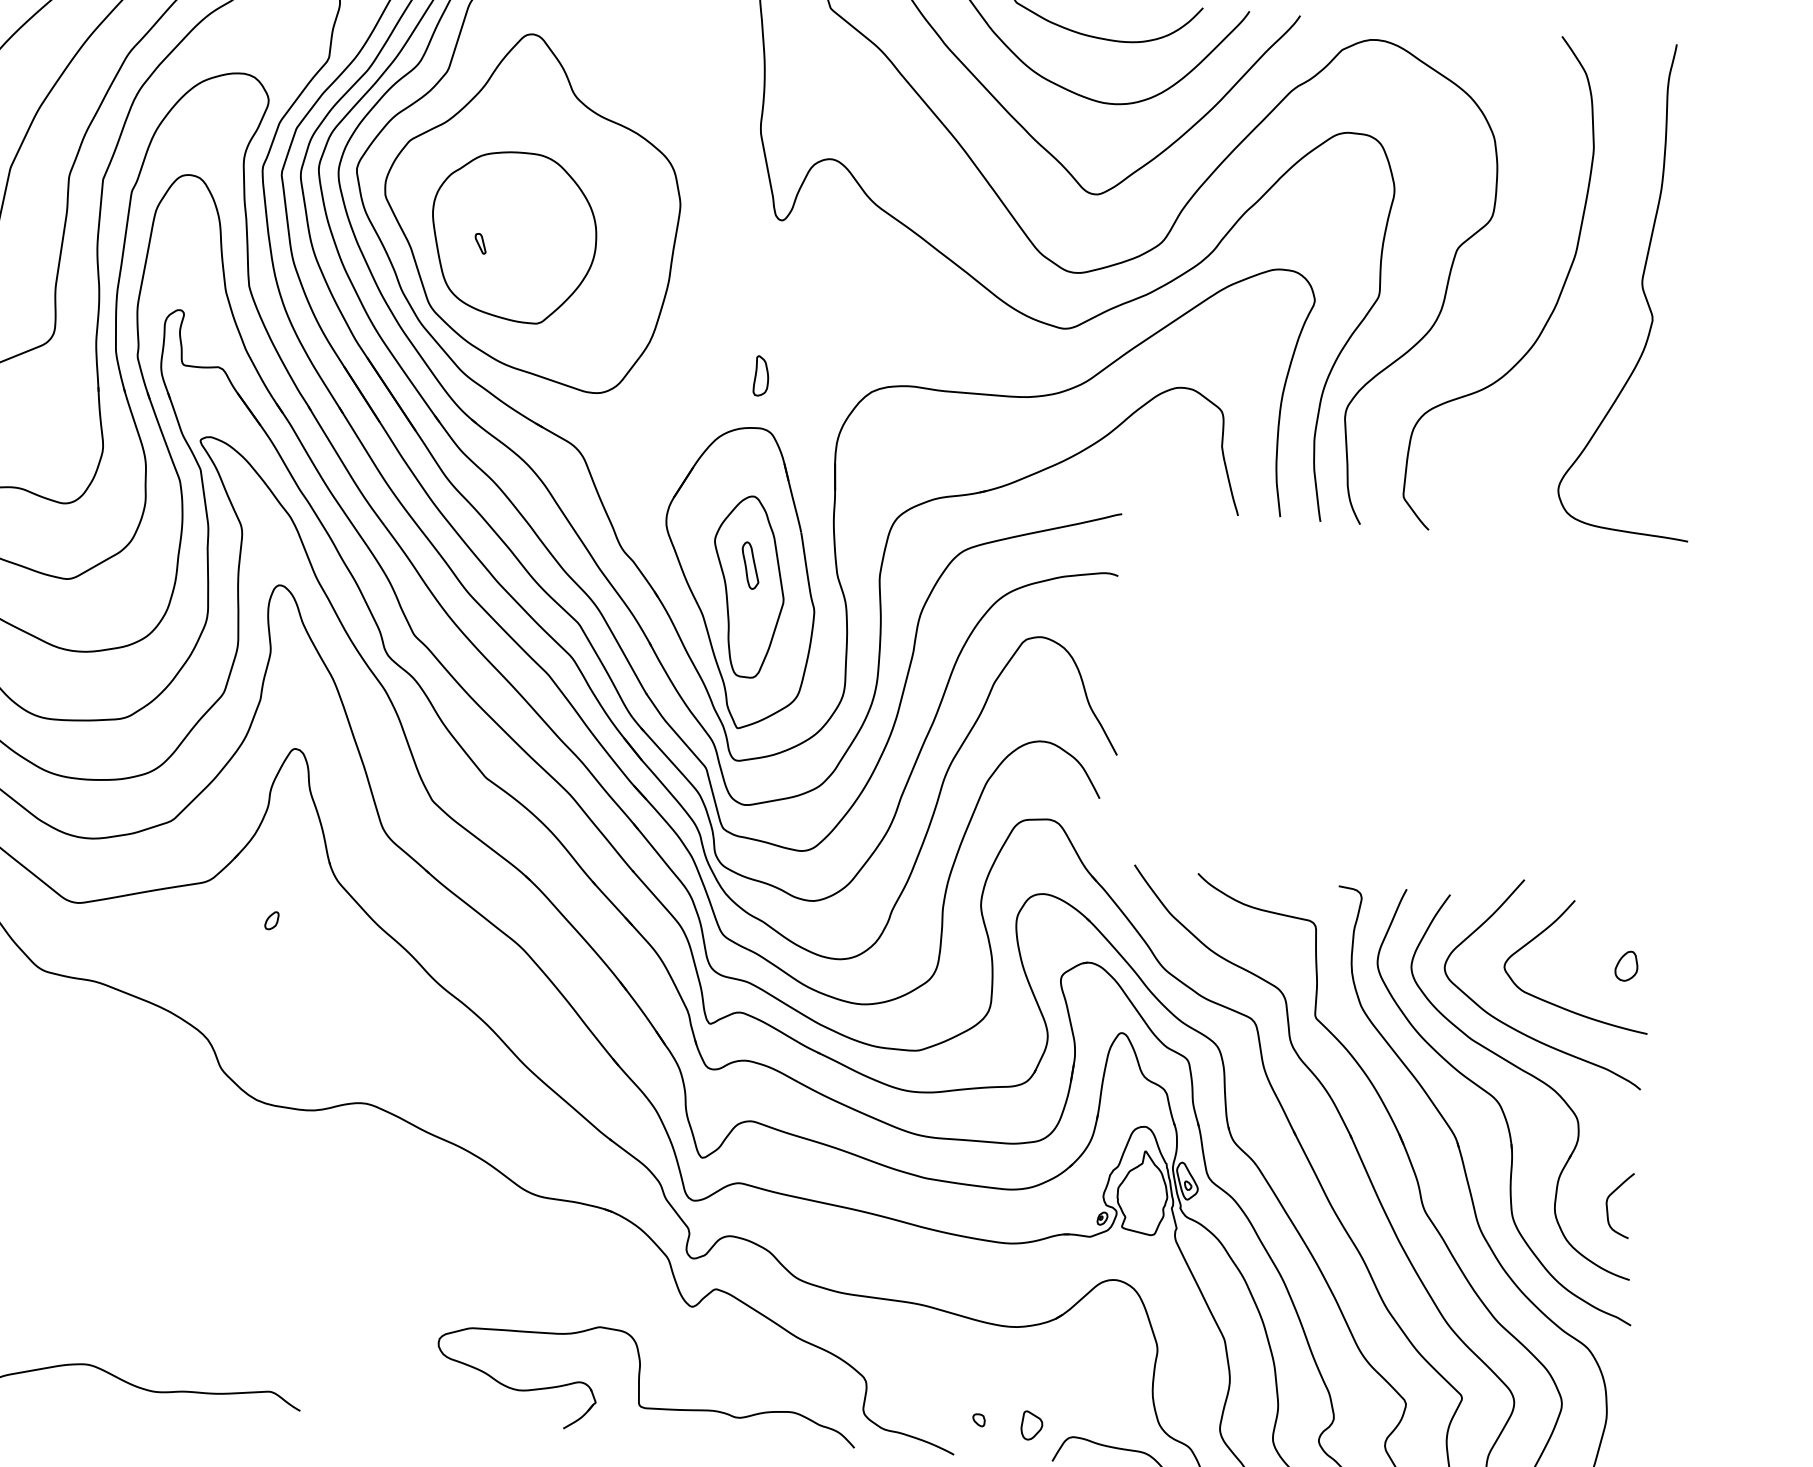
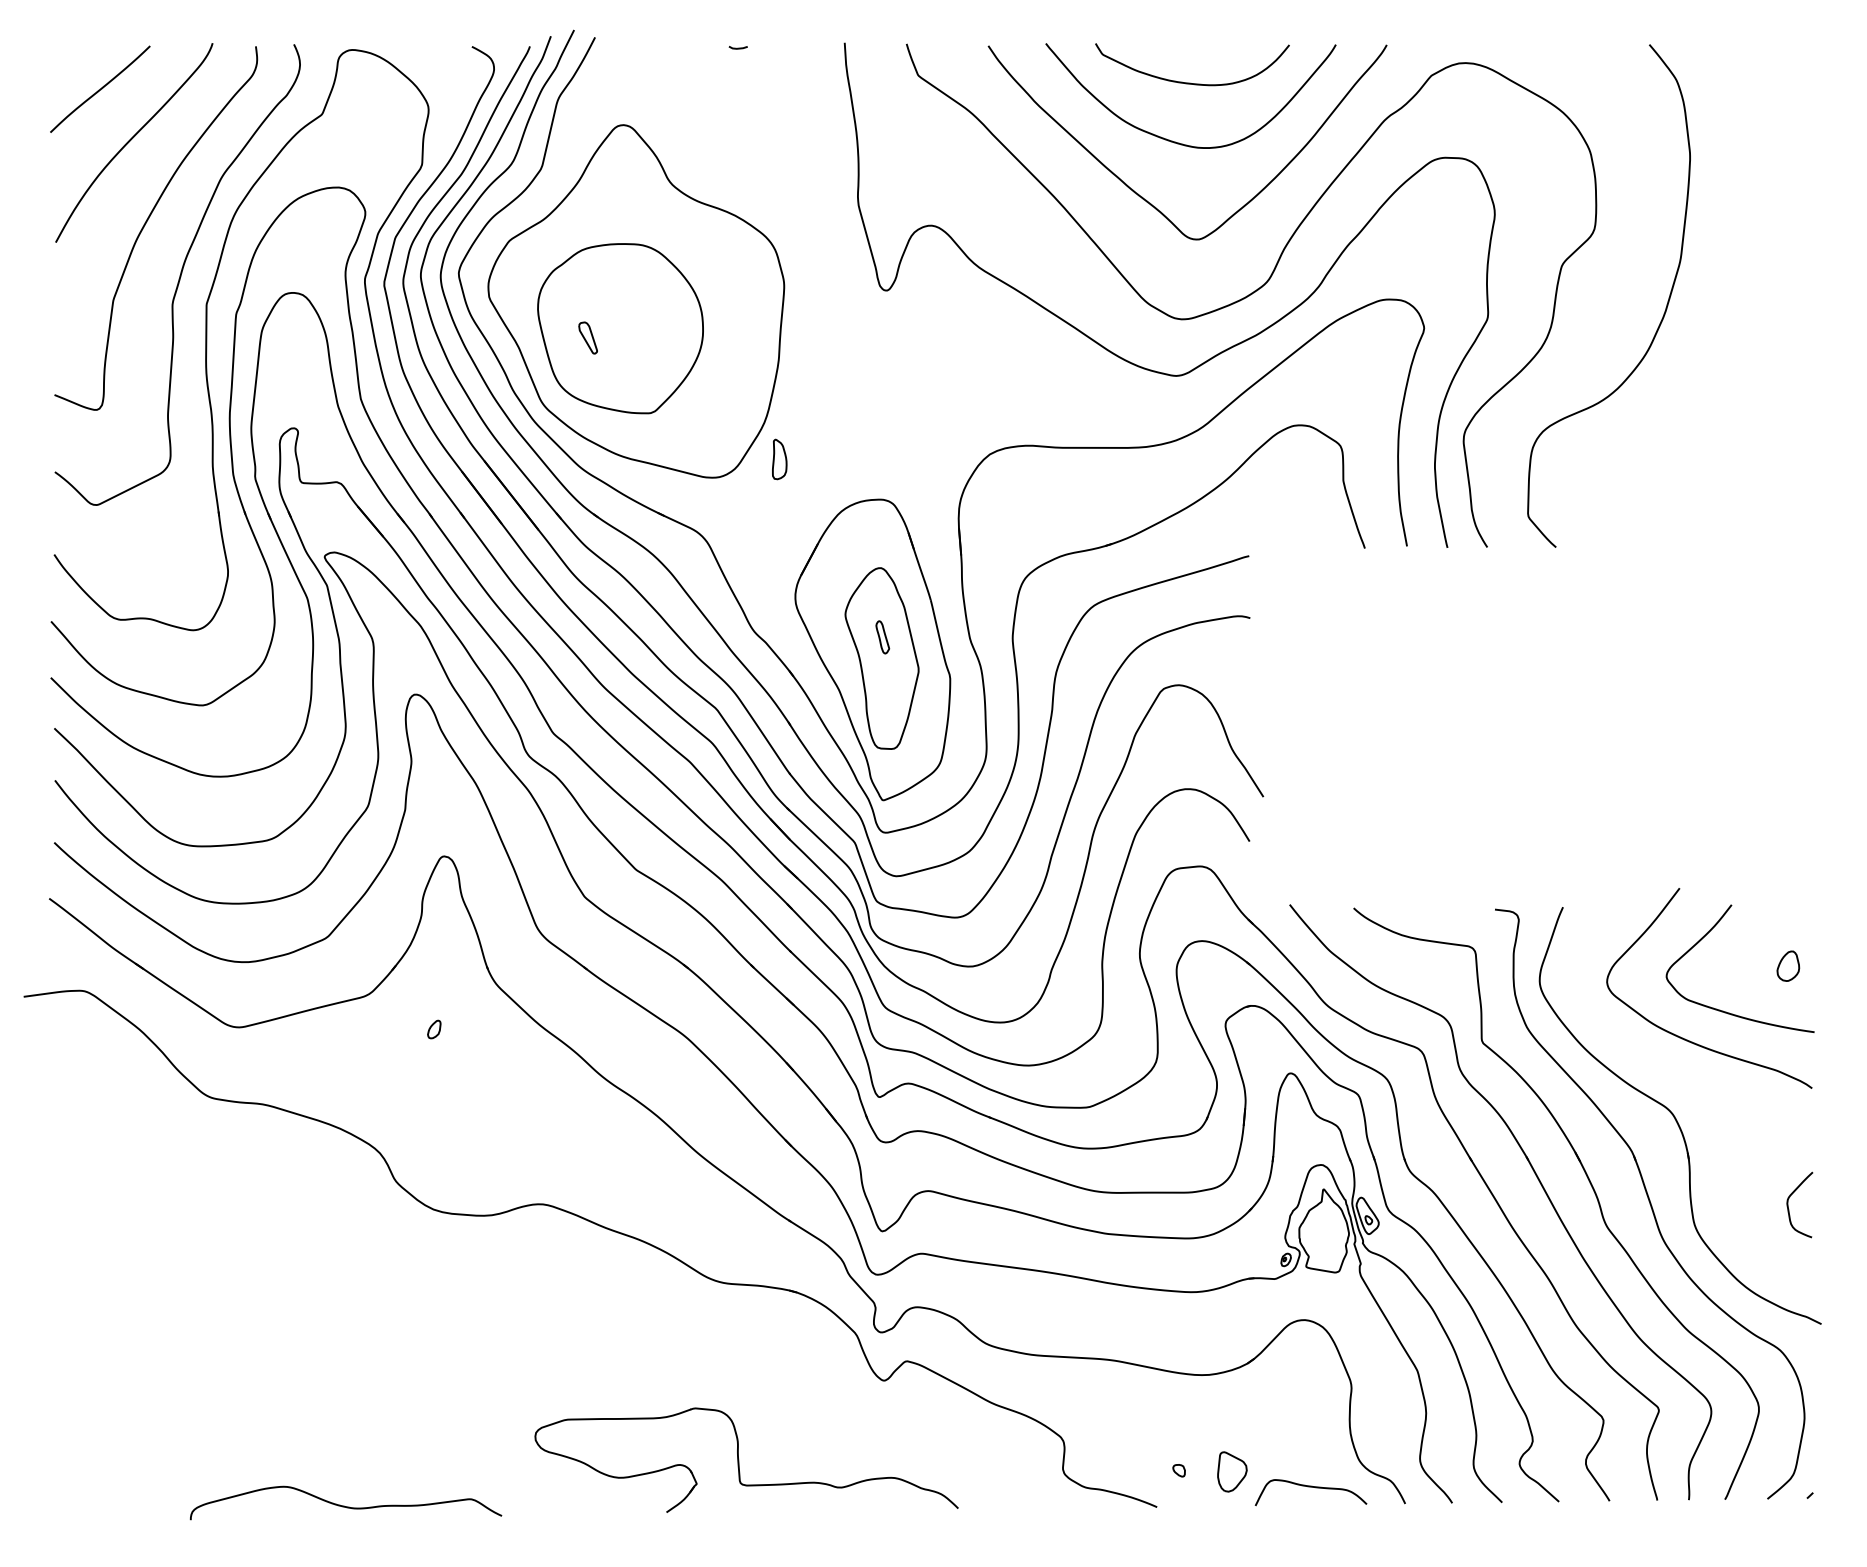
part: (480, 243) -> (587, 337), size x1.6
curve: (1642, 289) -> (1749, 290), removed
part: (761, 376) -> (779, 459), moved
part: (750, 565) -> (882, 637), size x0.7
part: (1528, 1074) -> (1699, 1082), removed
part: (640, 1381) -> (739, 1459), moved
part: (1032, 1426) -> (1232, 1472), size x1.4

